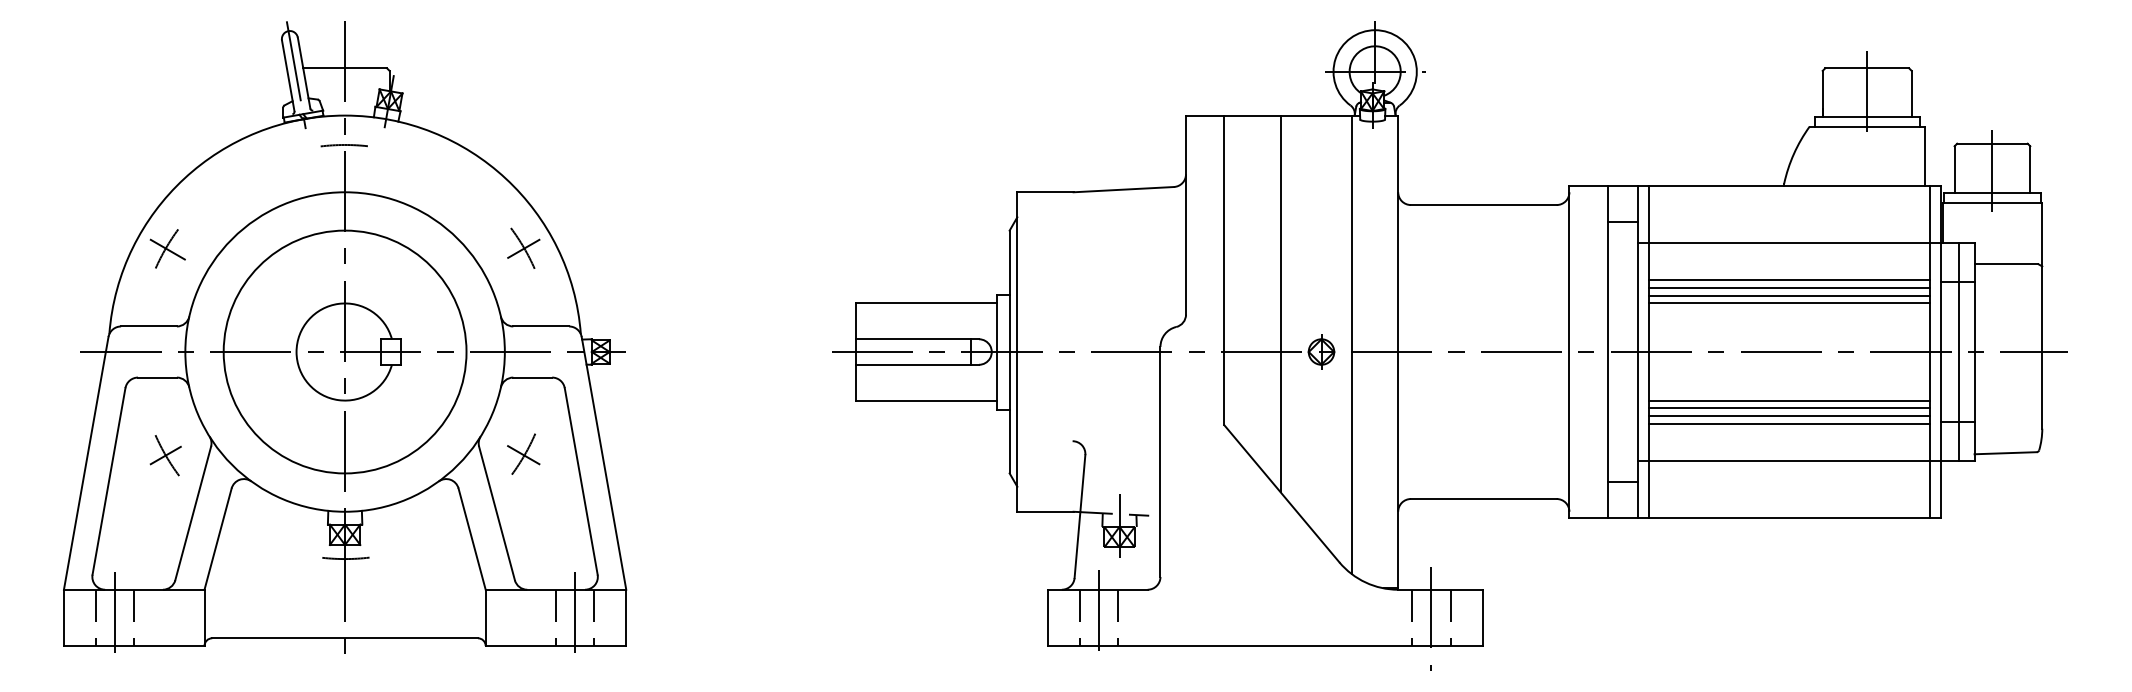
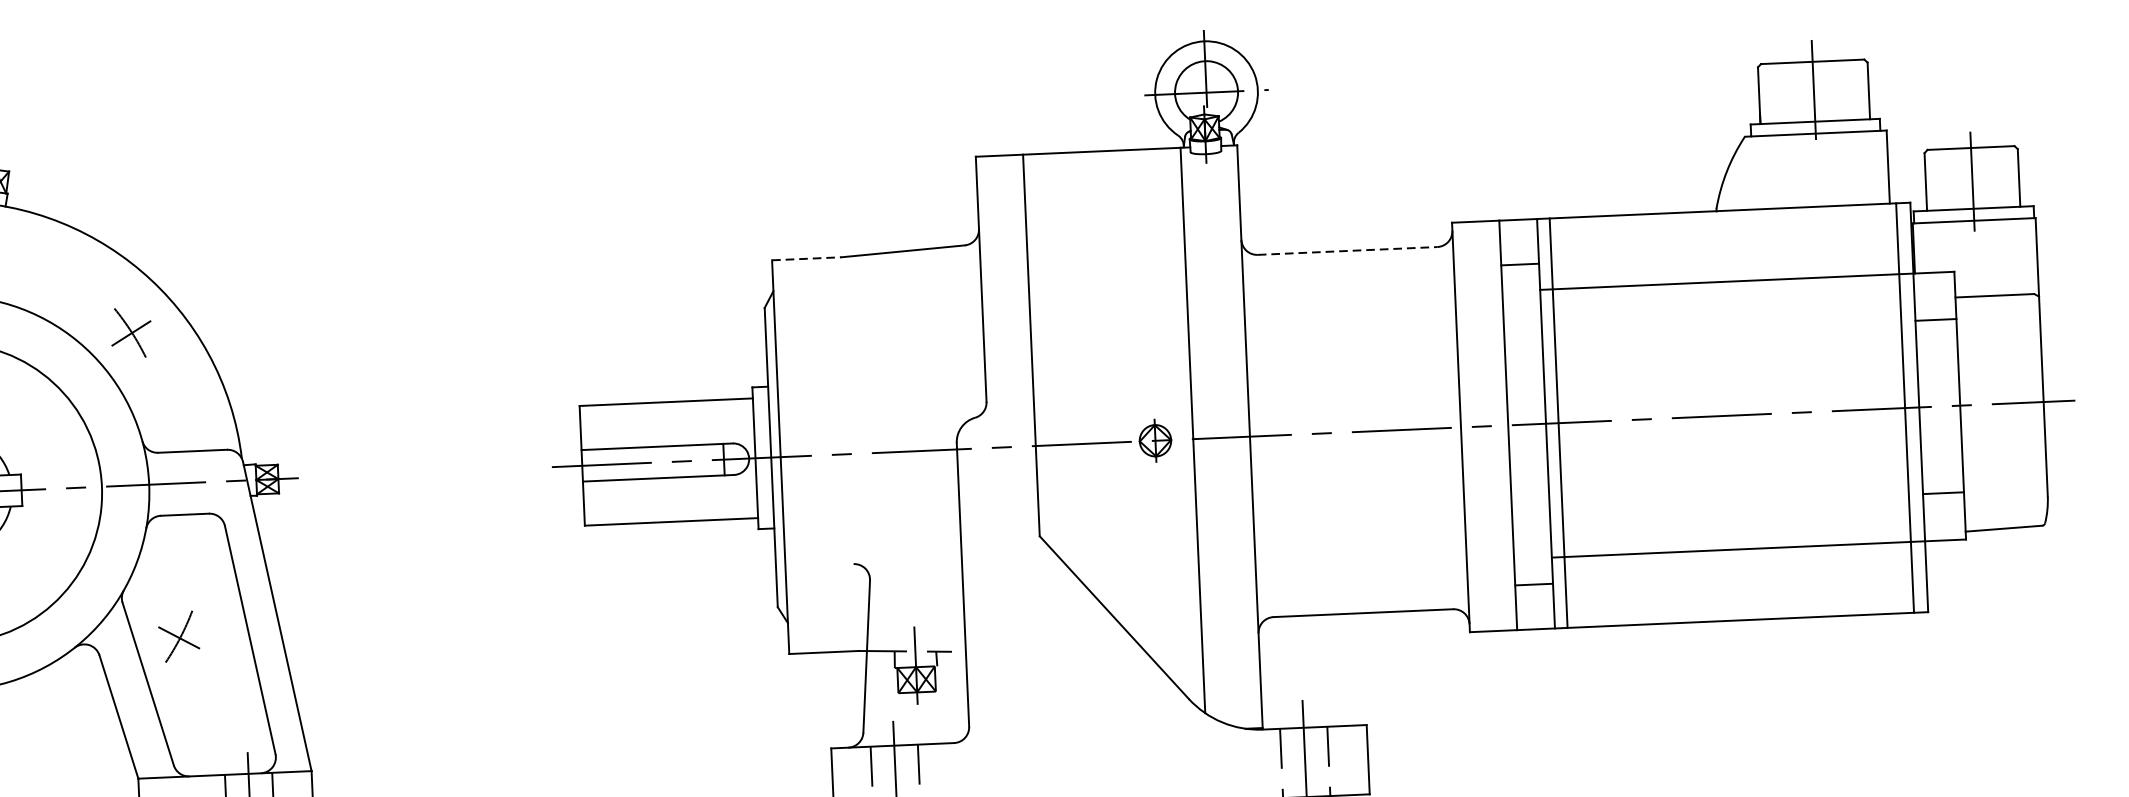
line: (1045, 192) -> (806, 259), solid -> dashed
line: (1483, 205) -> (1347, 251), solid -> dashed
part: (523, 247) -> (130, 331), moved
line: (1788, 280) -> (1727, 327), removed
line: (1788, 288) -> (1727, 337), removed
line: (1788, 295) -> (1727, 346), removed
line: (1280, 303) -> (1102, 383), removed
line: (1788, 303) -> (1728, 355), removed
line: (1959, 351) -> (1941, 405), removed
line: (1788, 400) -> (1733, 475), removed
line: (1788, 408) -> (1733, 485), removed
line: (1788, 415) -> (1734, 493), removed
line: (1788, 423) -> (1734, 503), removed
part: (523, 453) -> (178, 635), moved

